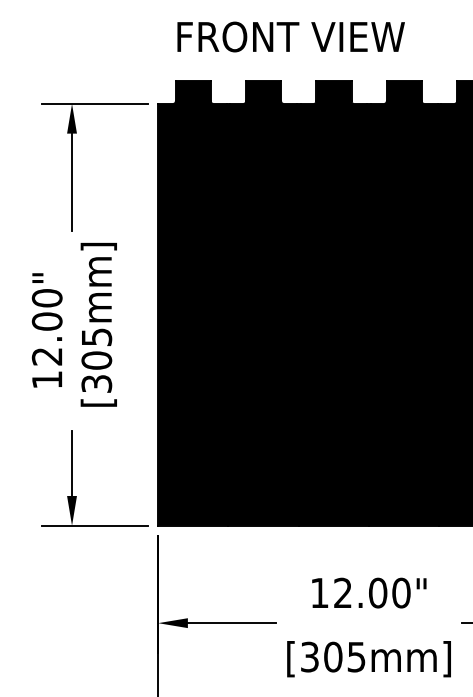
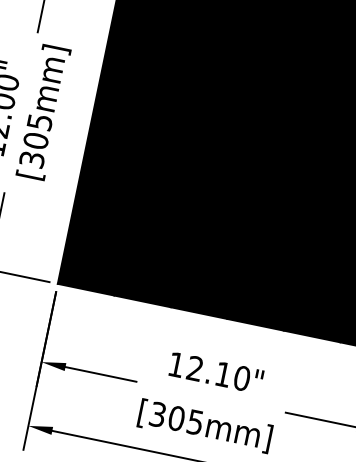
text: (378, 592) -> (223, 374), 12.00" -> 12.10"

